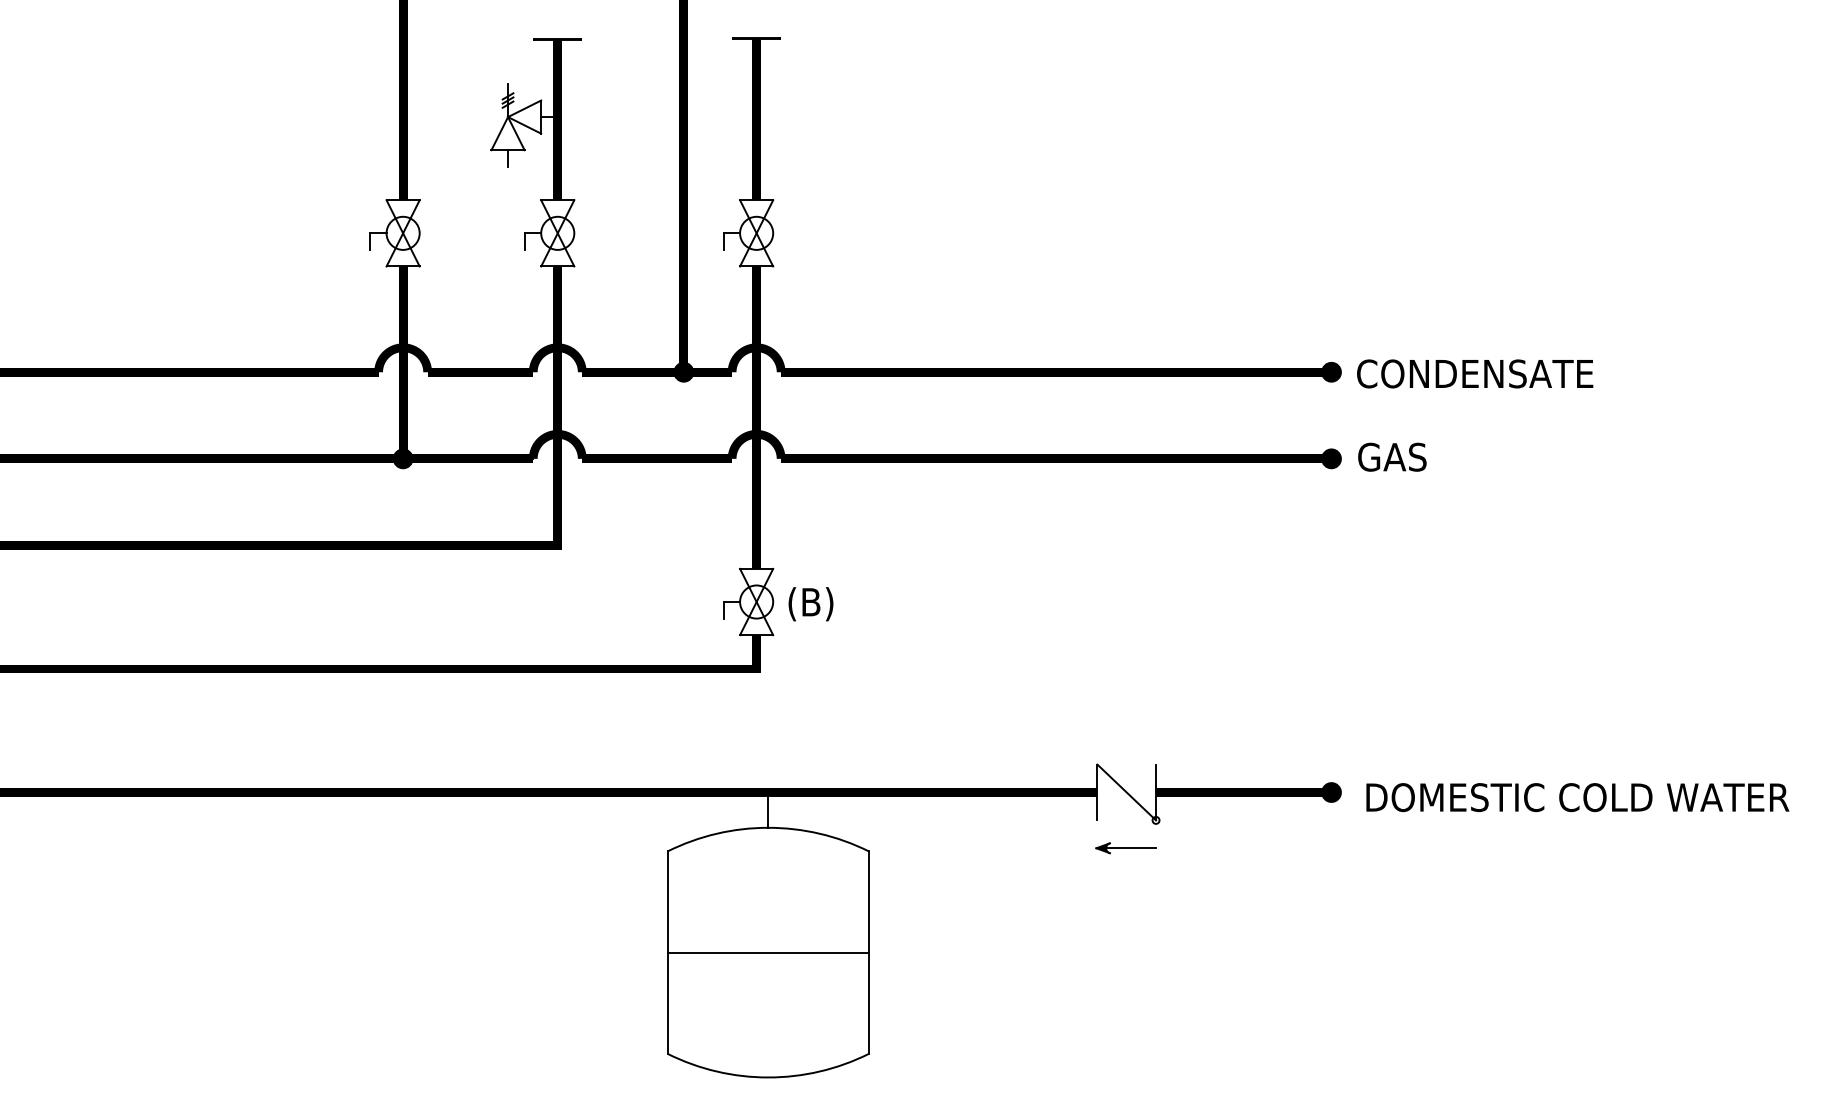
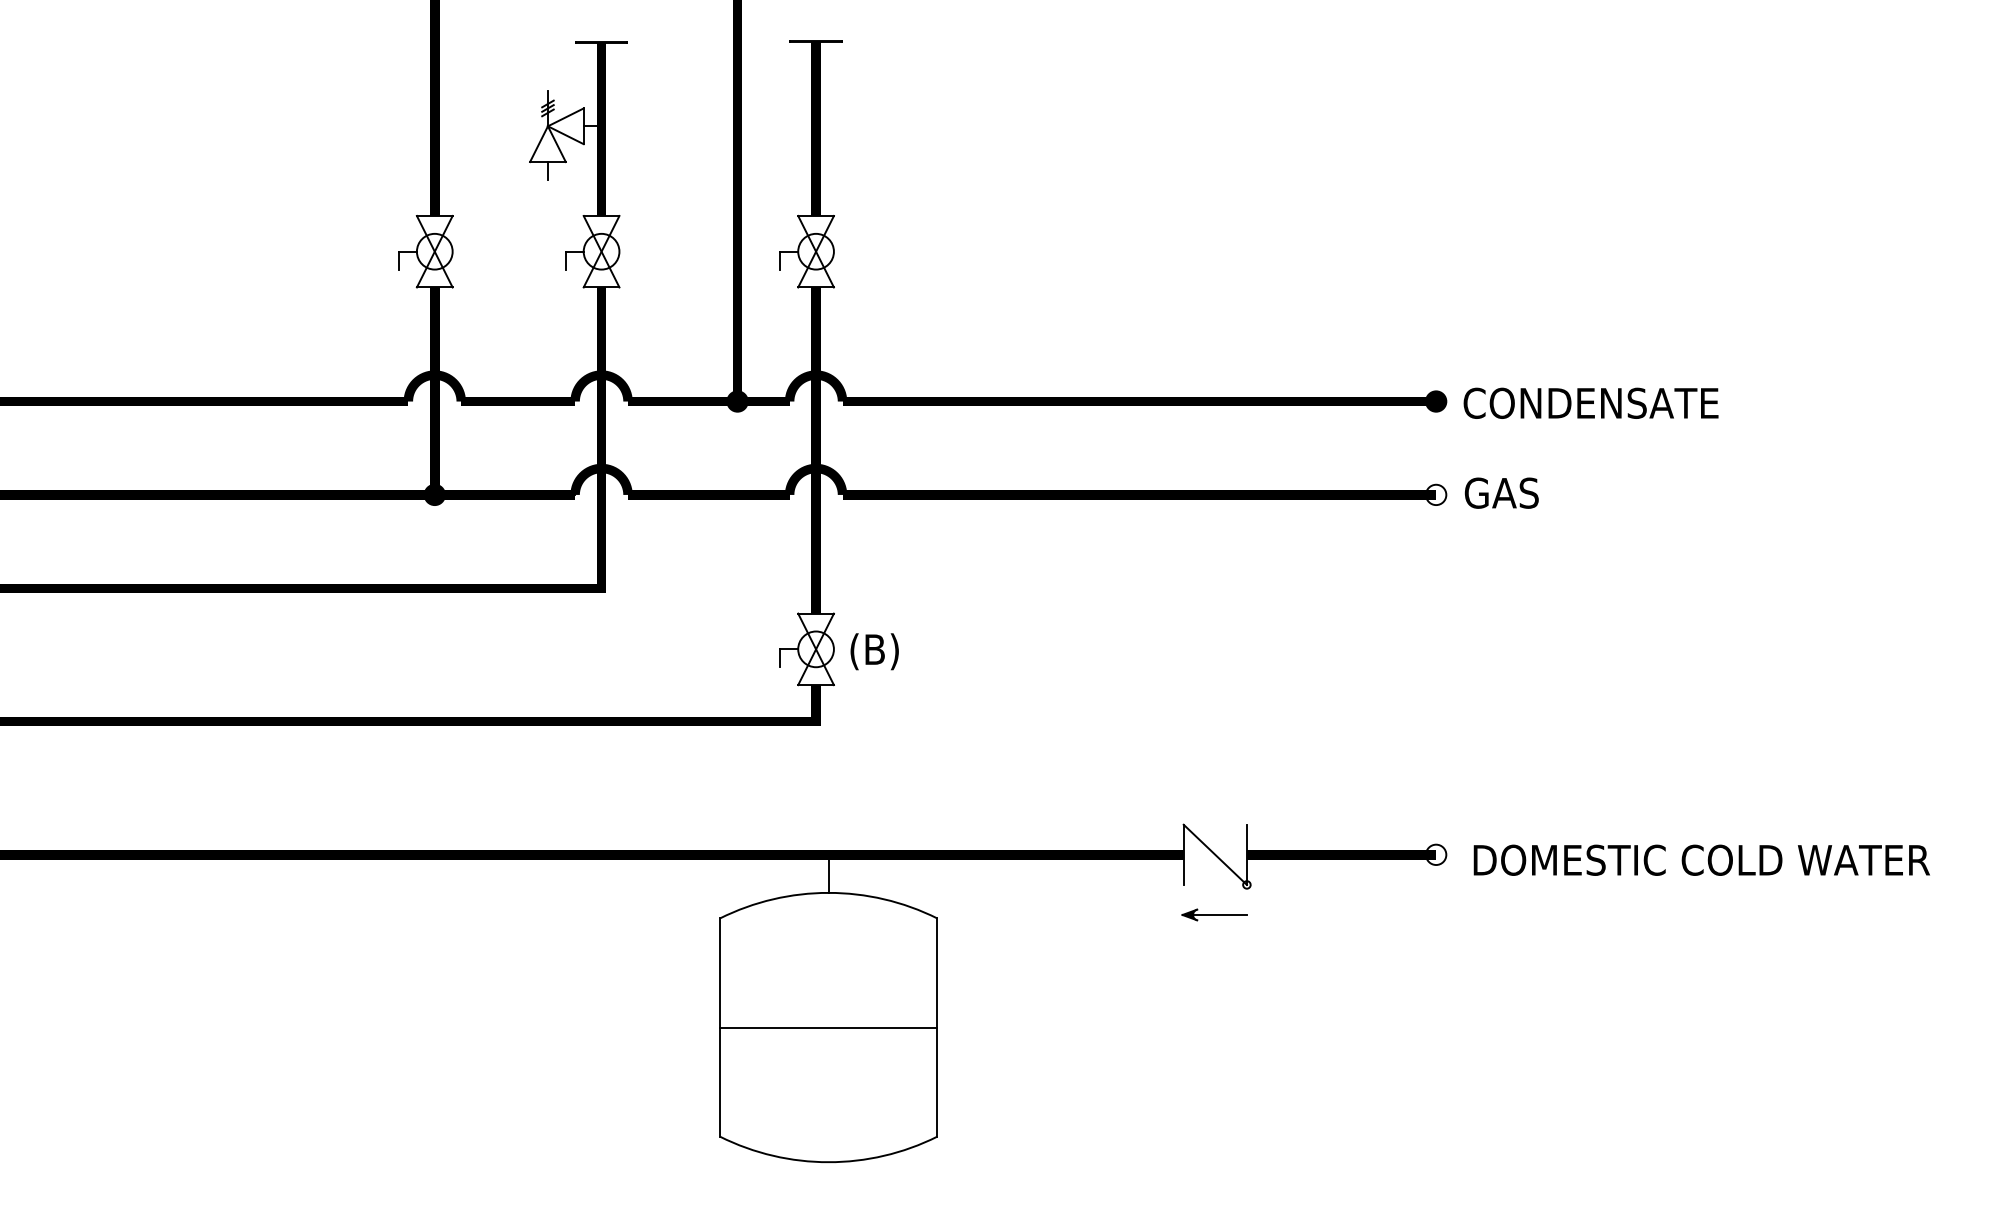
fill: (1331, 458) -> (1436, 494), removed
fill: (1331, 792) -> (1436, 854), removed

